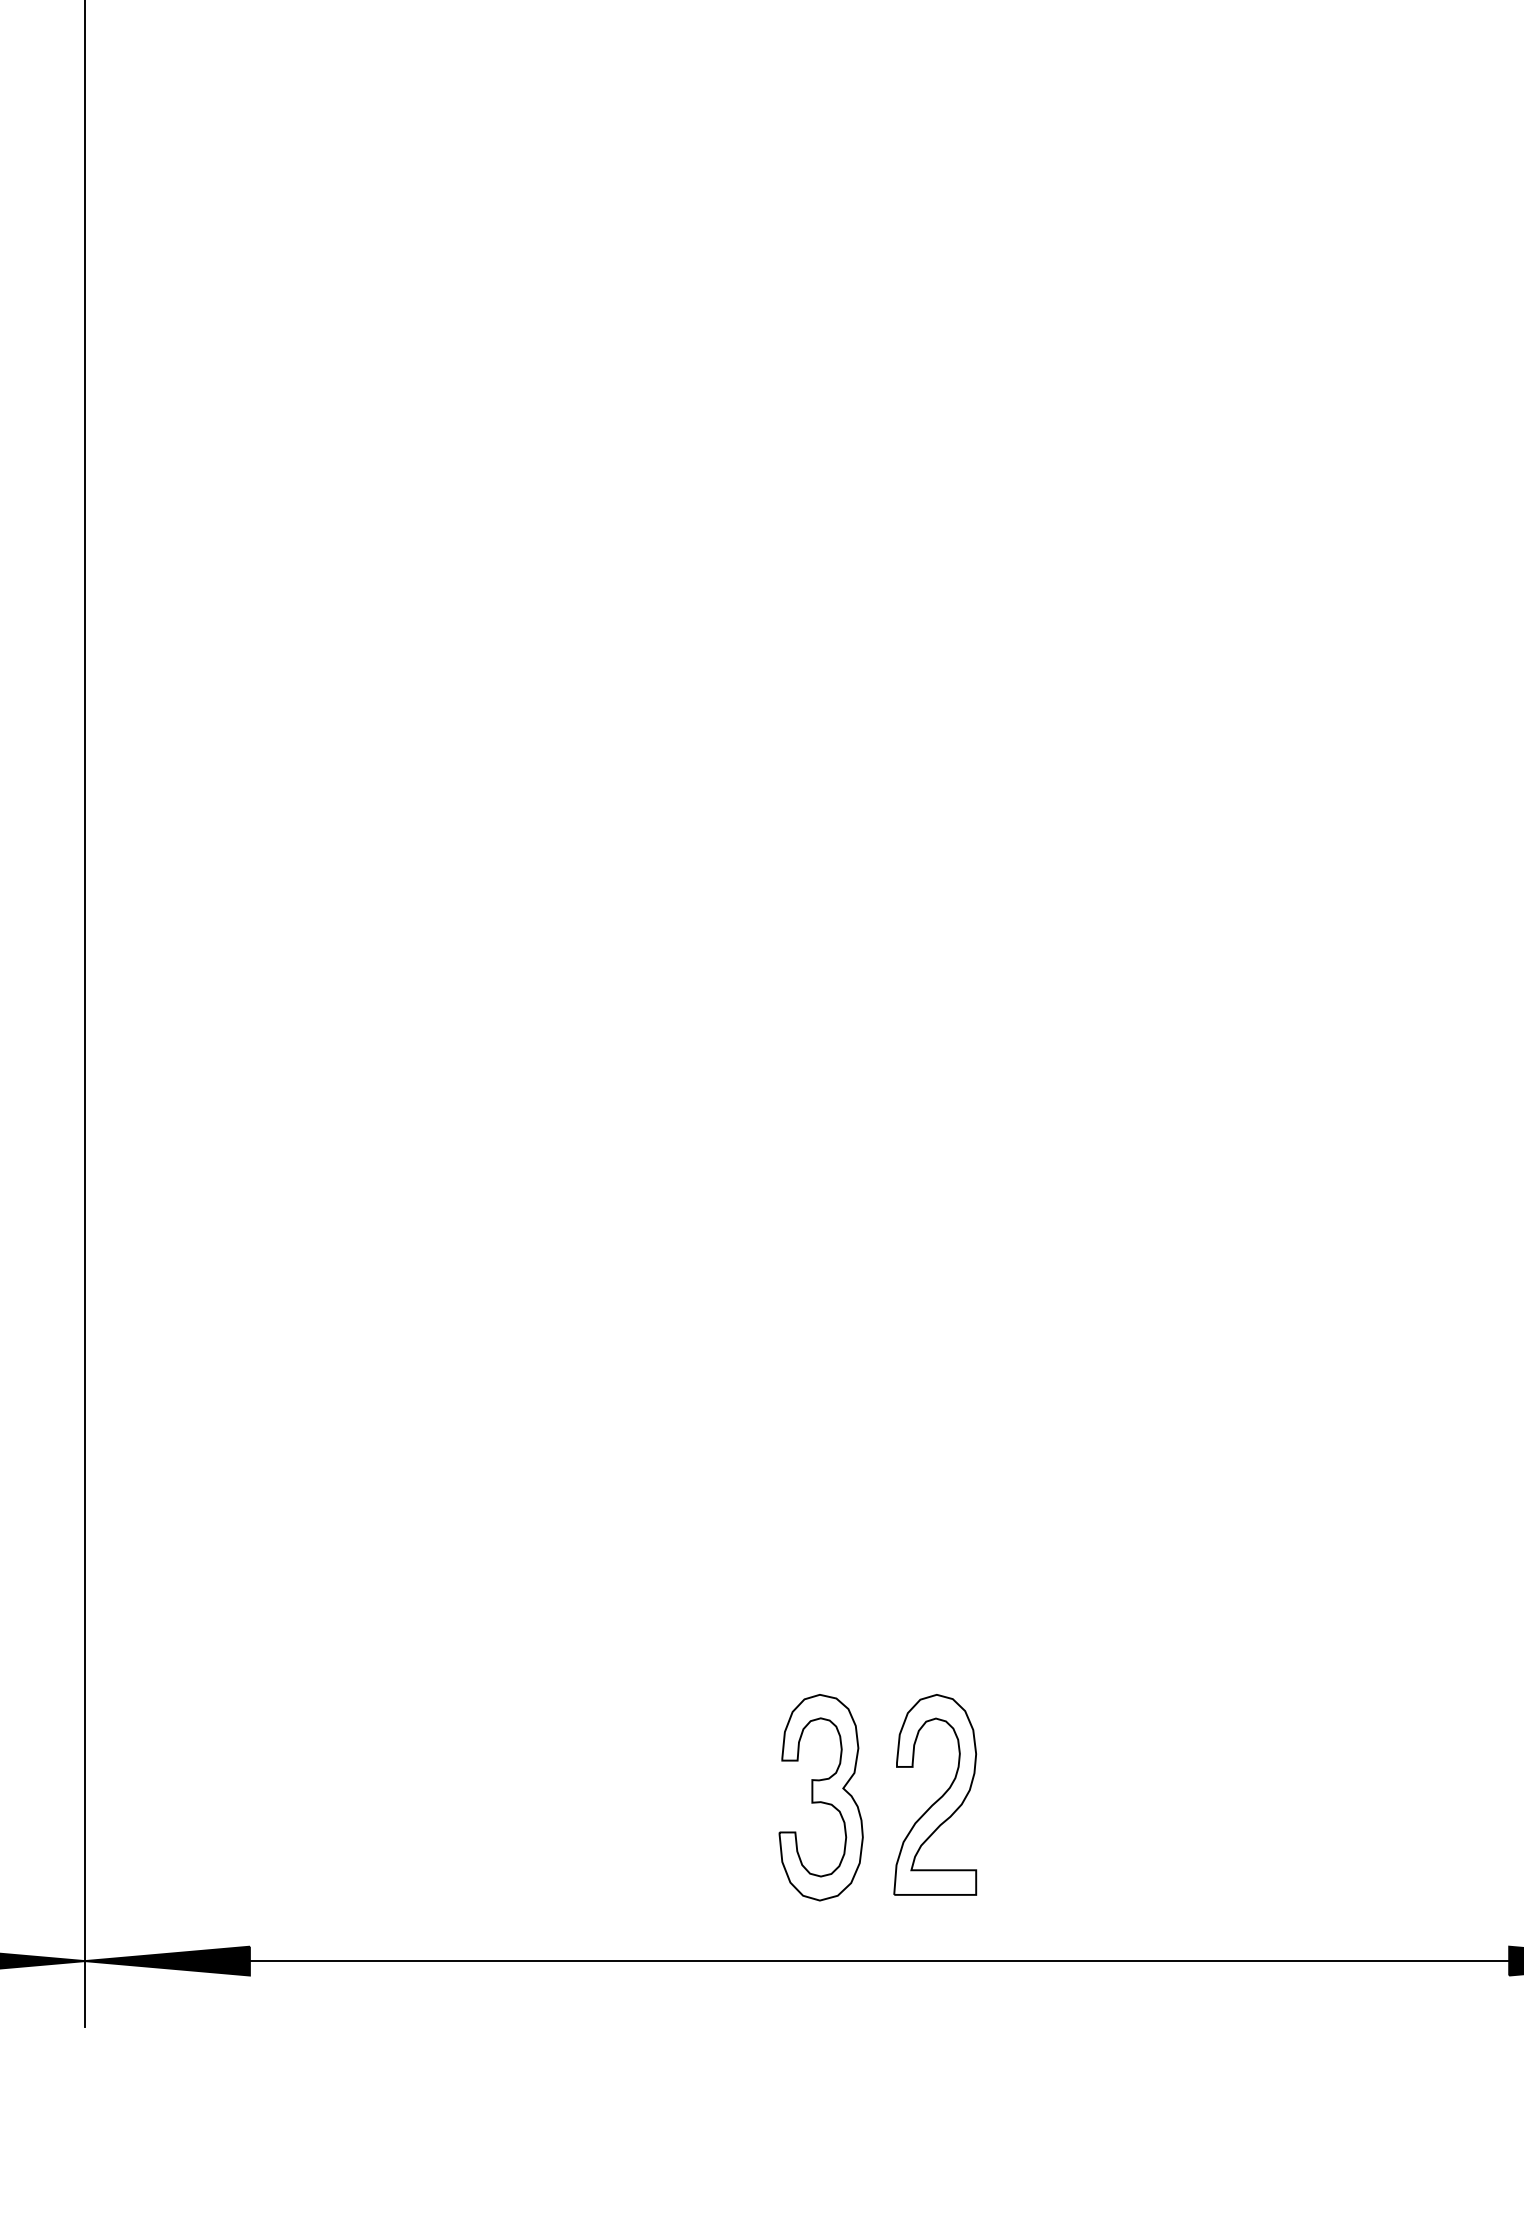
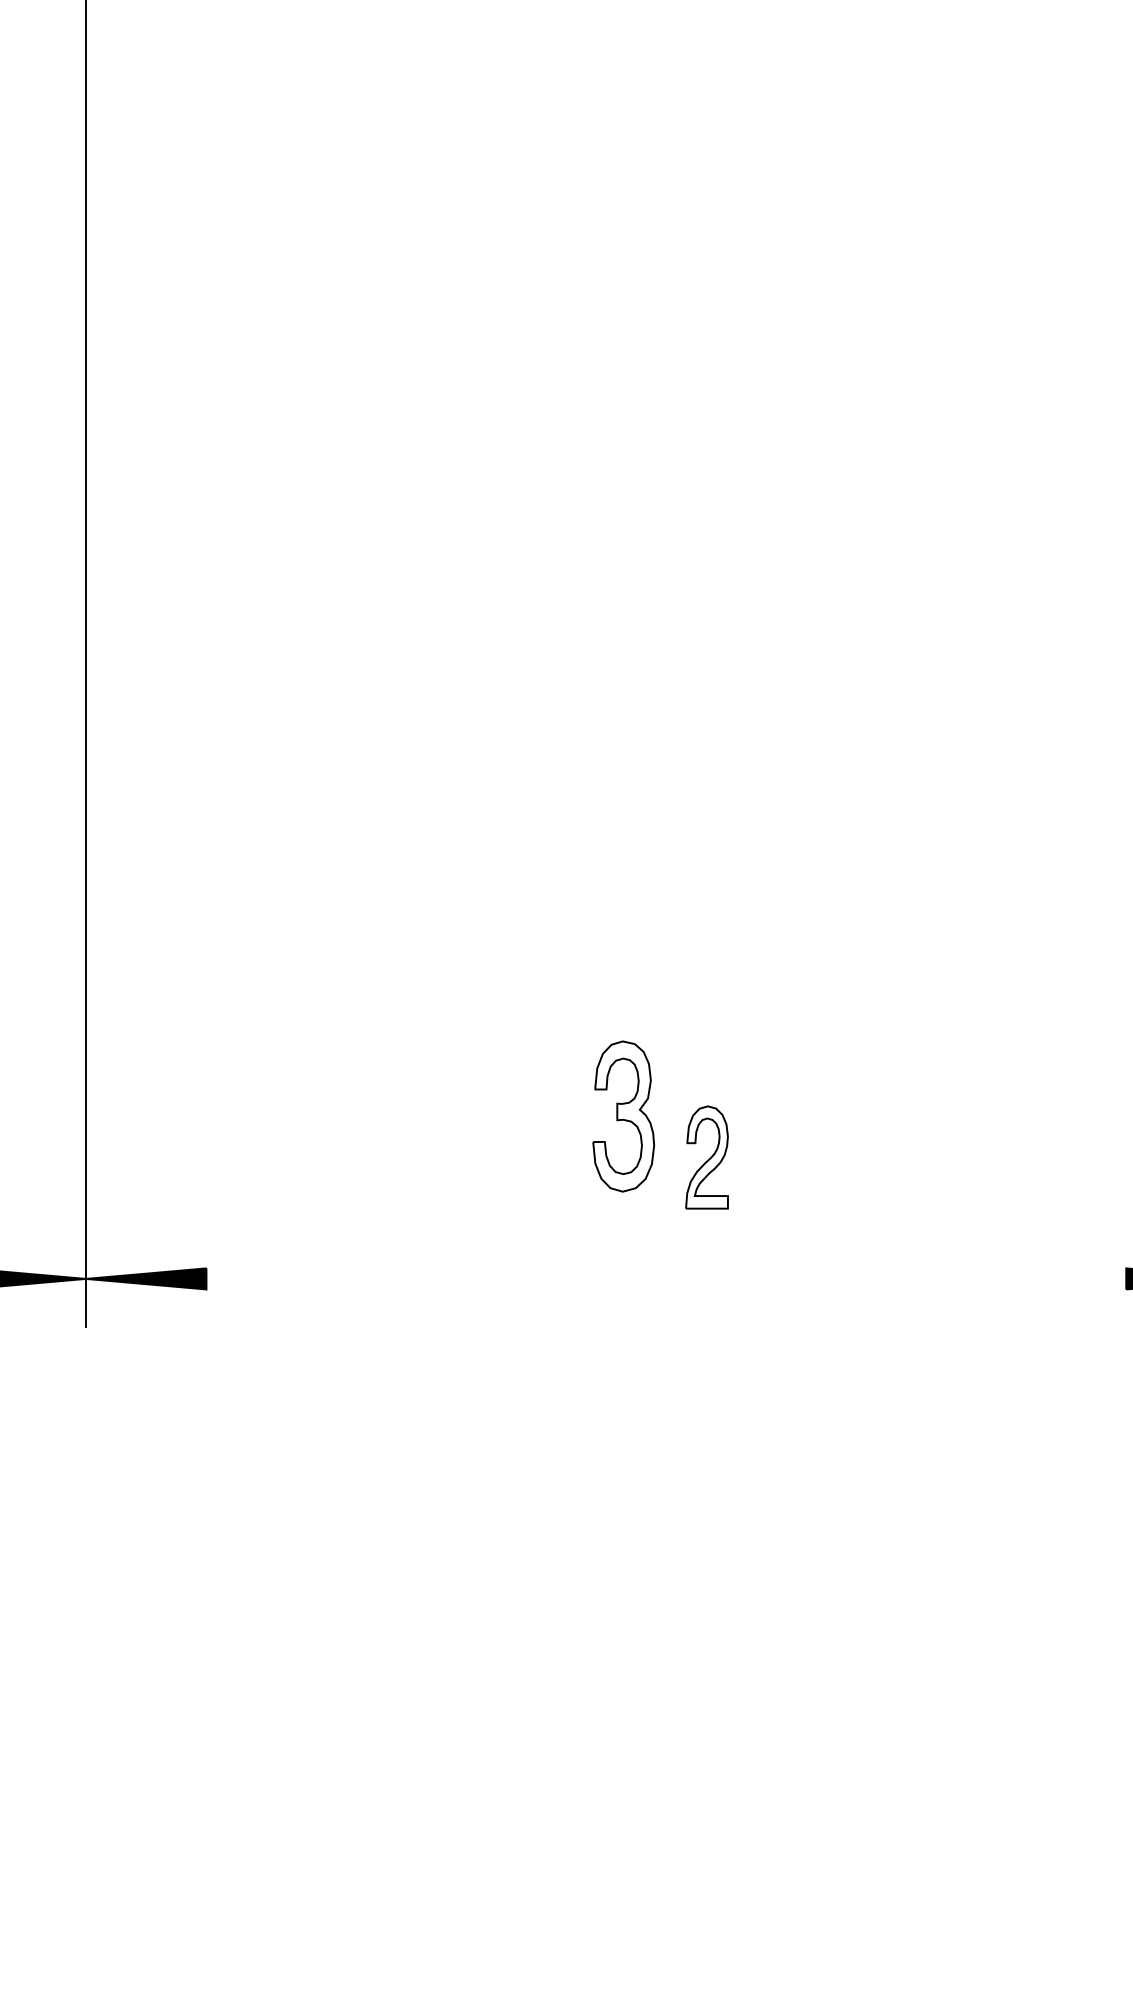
part: (934, 1794) -> (706, 1157), size x0.7
part: (820, 1797) -> (623, 1116), moved
line: (879, 1960) -> (666, 1278), removed

